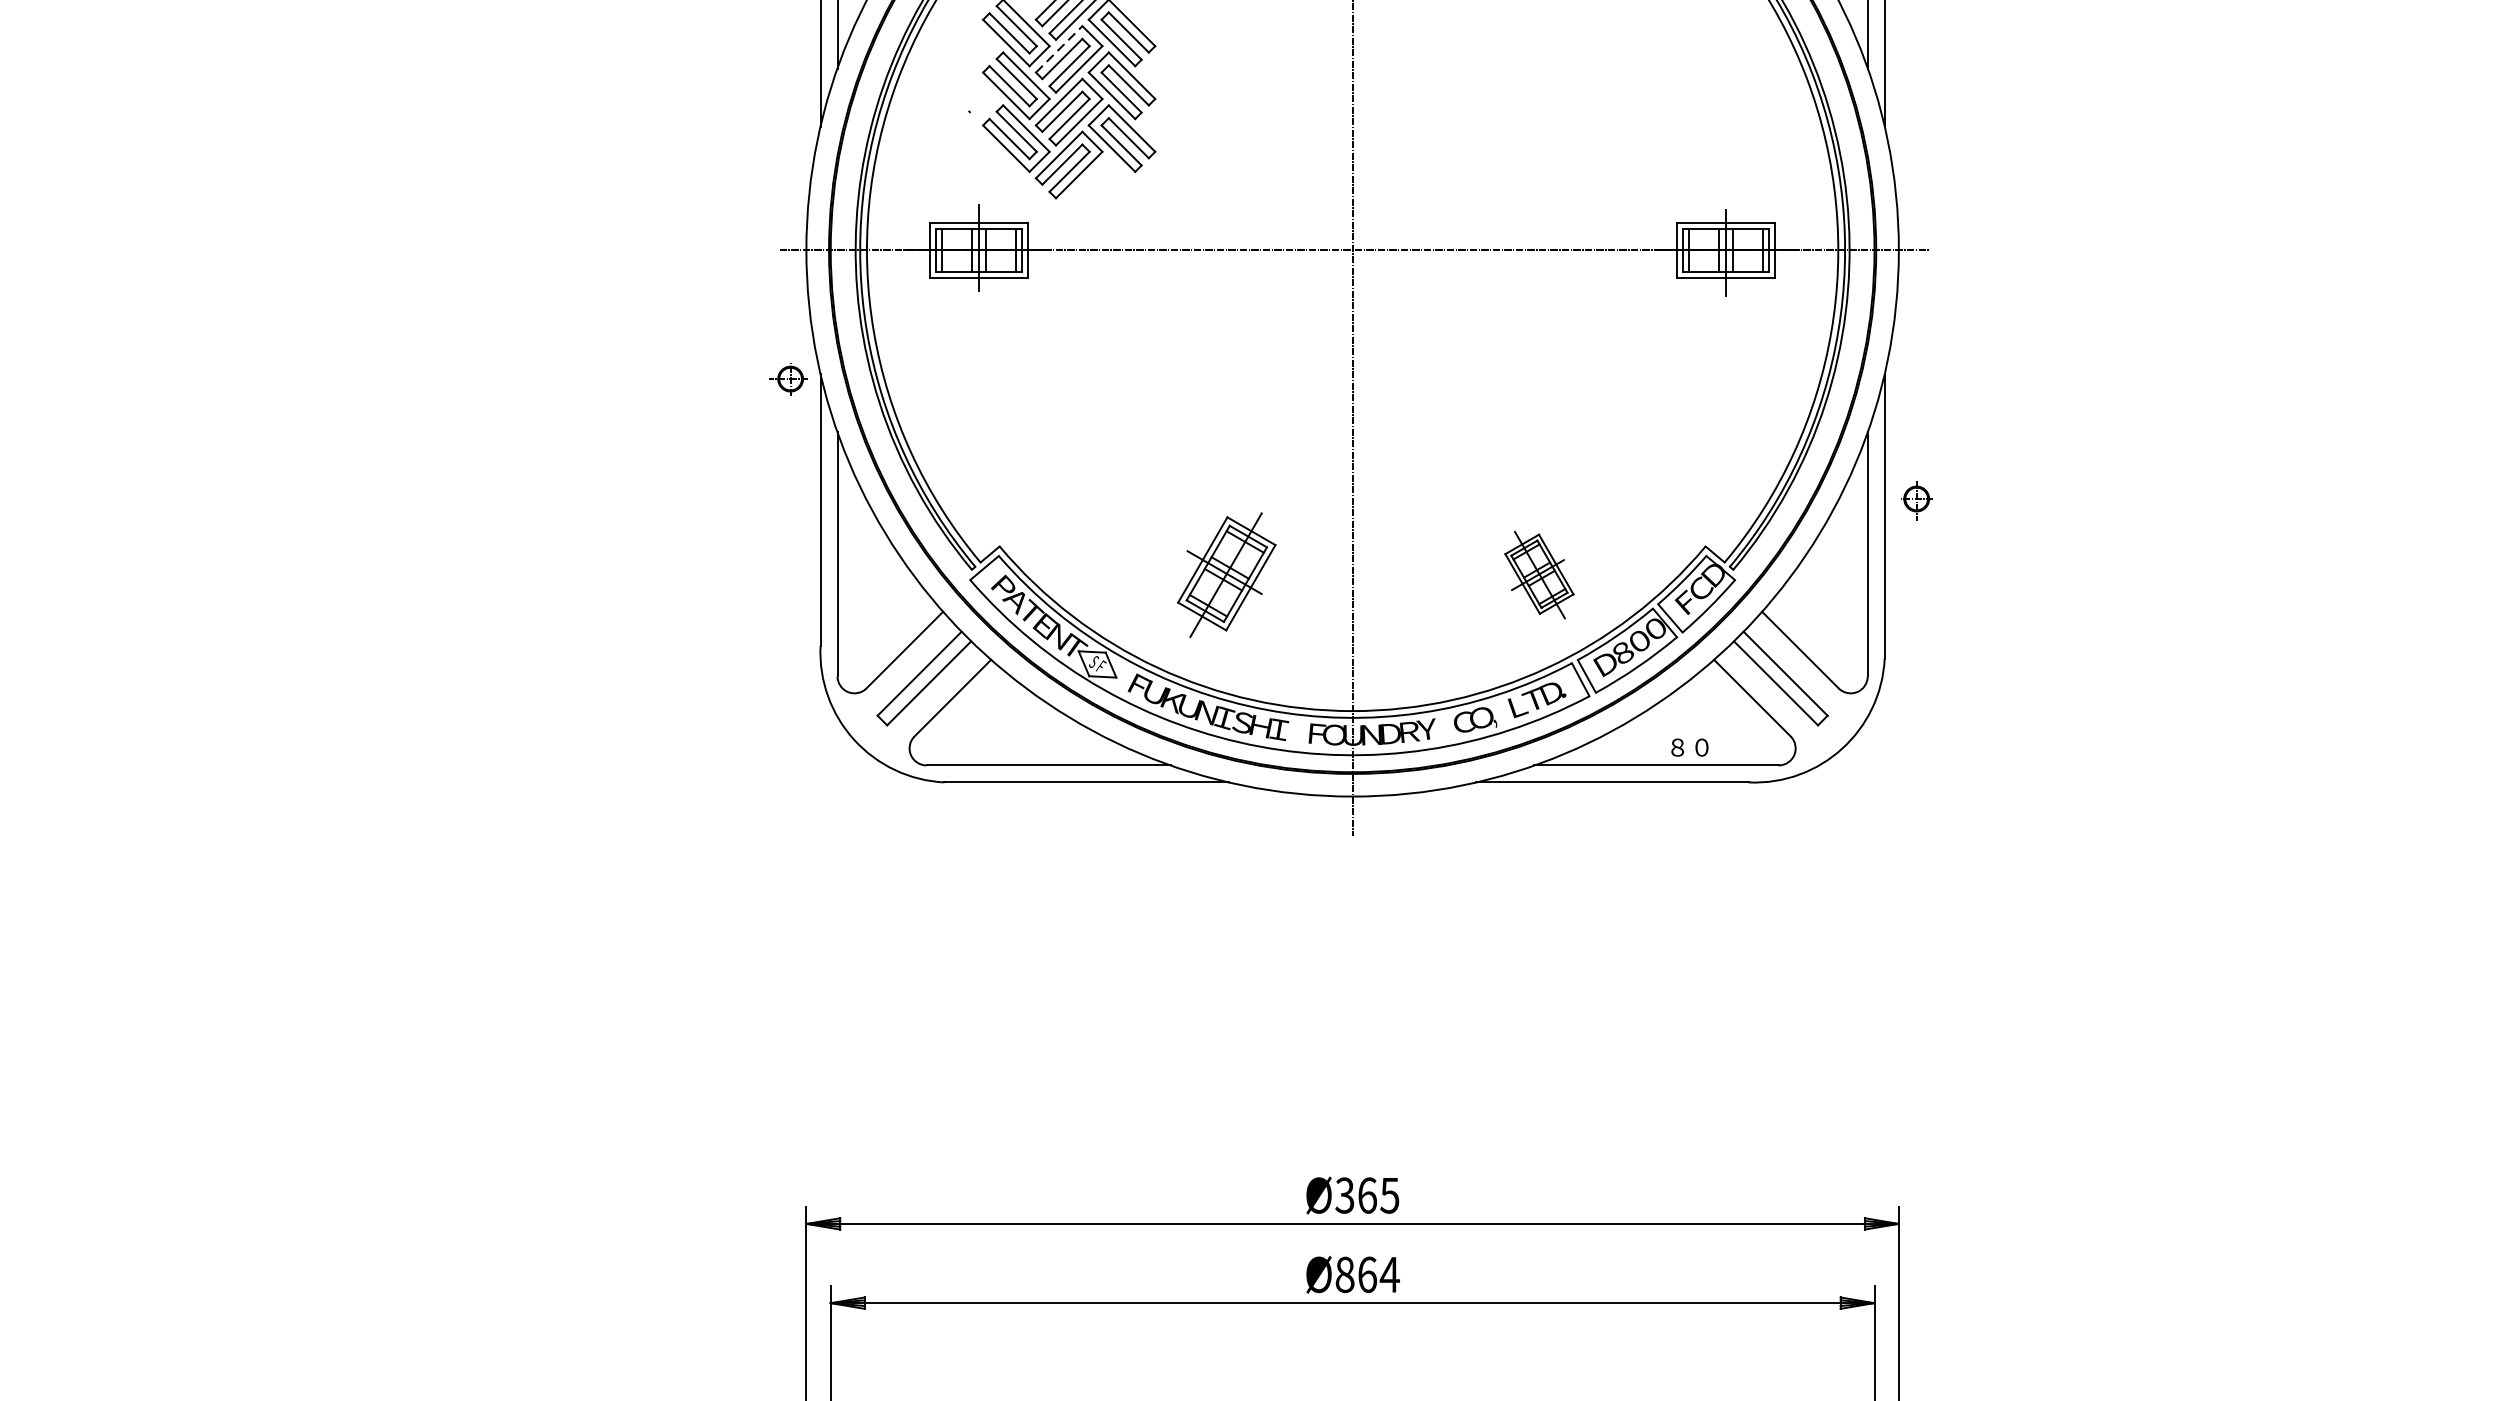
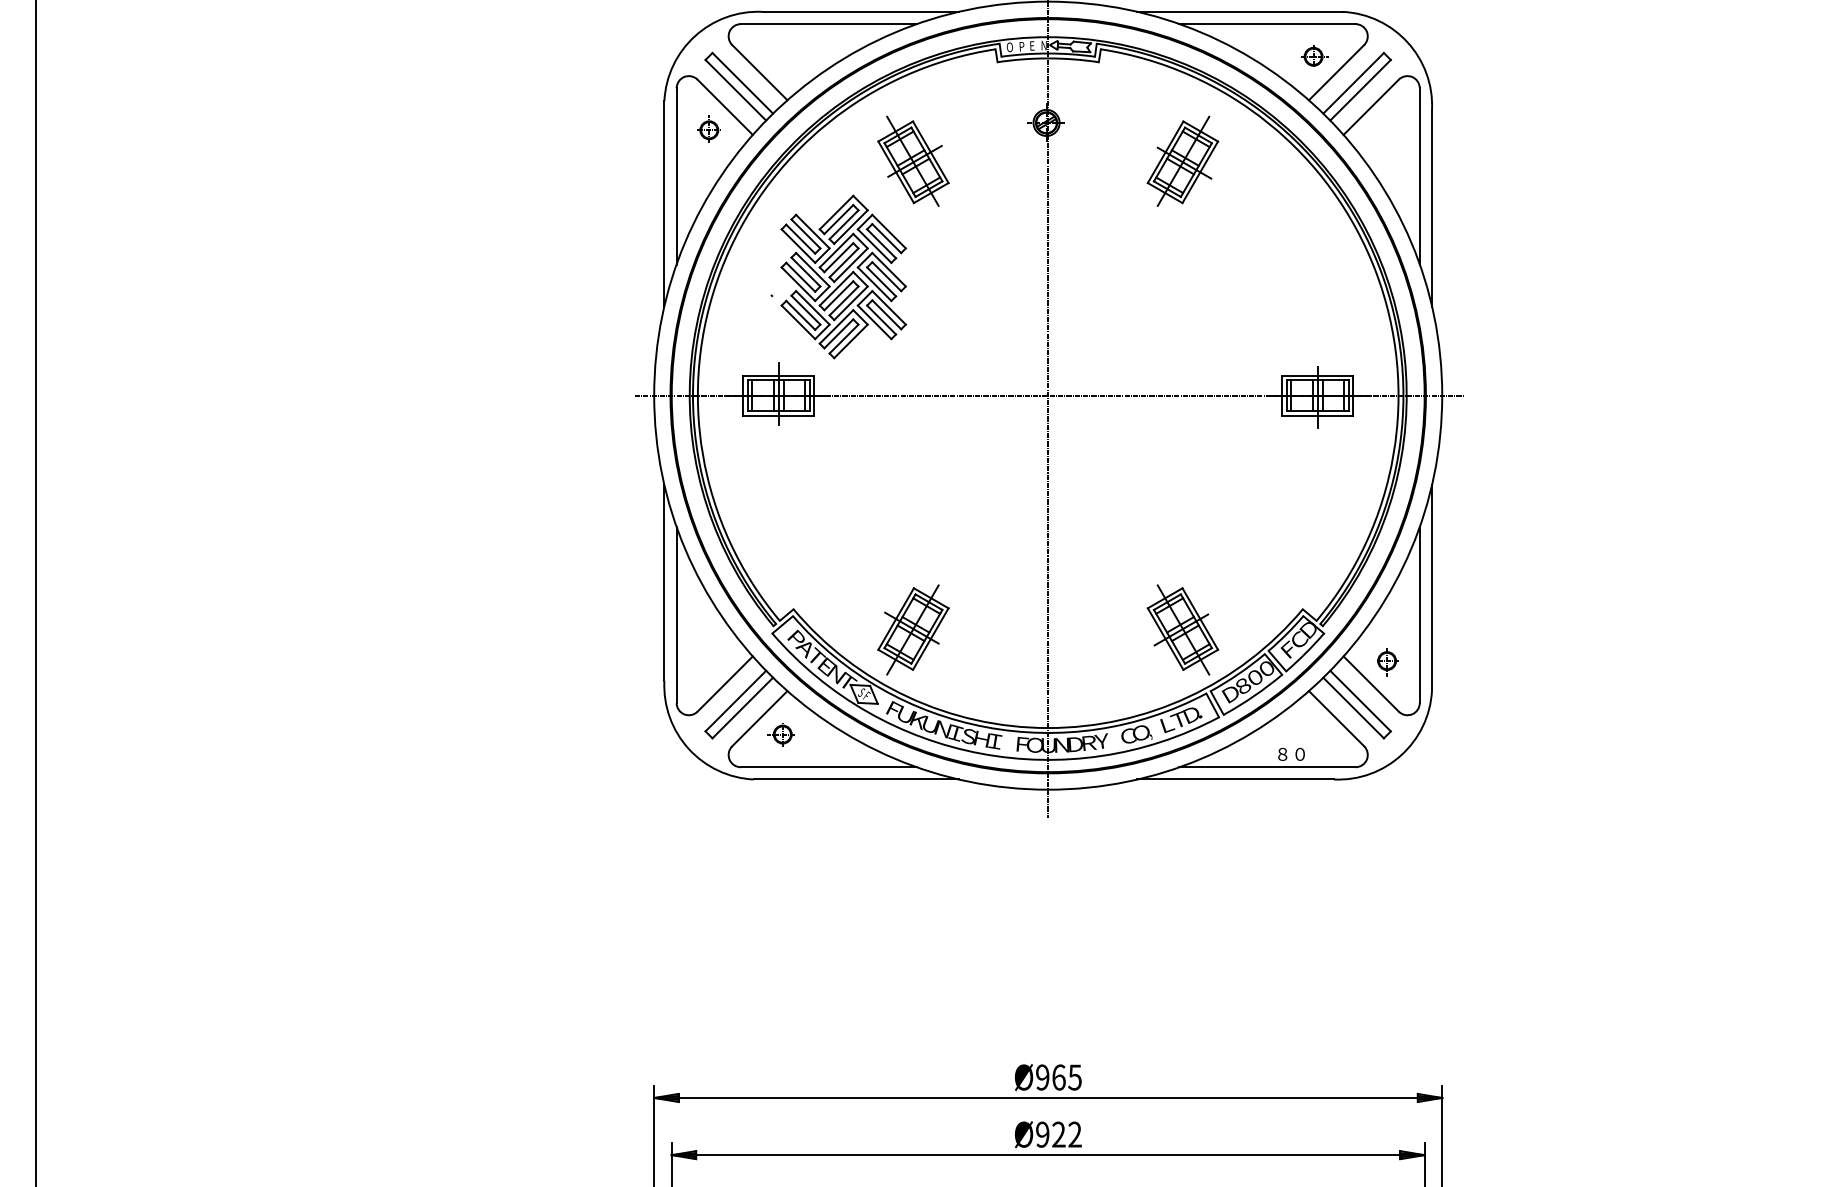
line: (1059, 49) -> (836, 250), dashed -> solid
part: (787, 379) -> (780, 734), moved
part: (1917, 500) -> (1387, 662), moved
part: (1226, 574) -> (913, 629), moved
part: (1538, 574) -> (1182, 629), size x1.43
text: (1344, 1195) -> (1042, 1077), Ø365 -> Ø965
text: (1368, 1274) -> (1059, 1134), Ø864 -> Ø922

